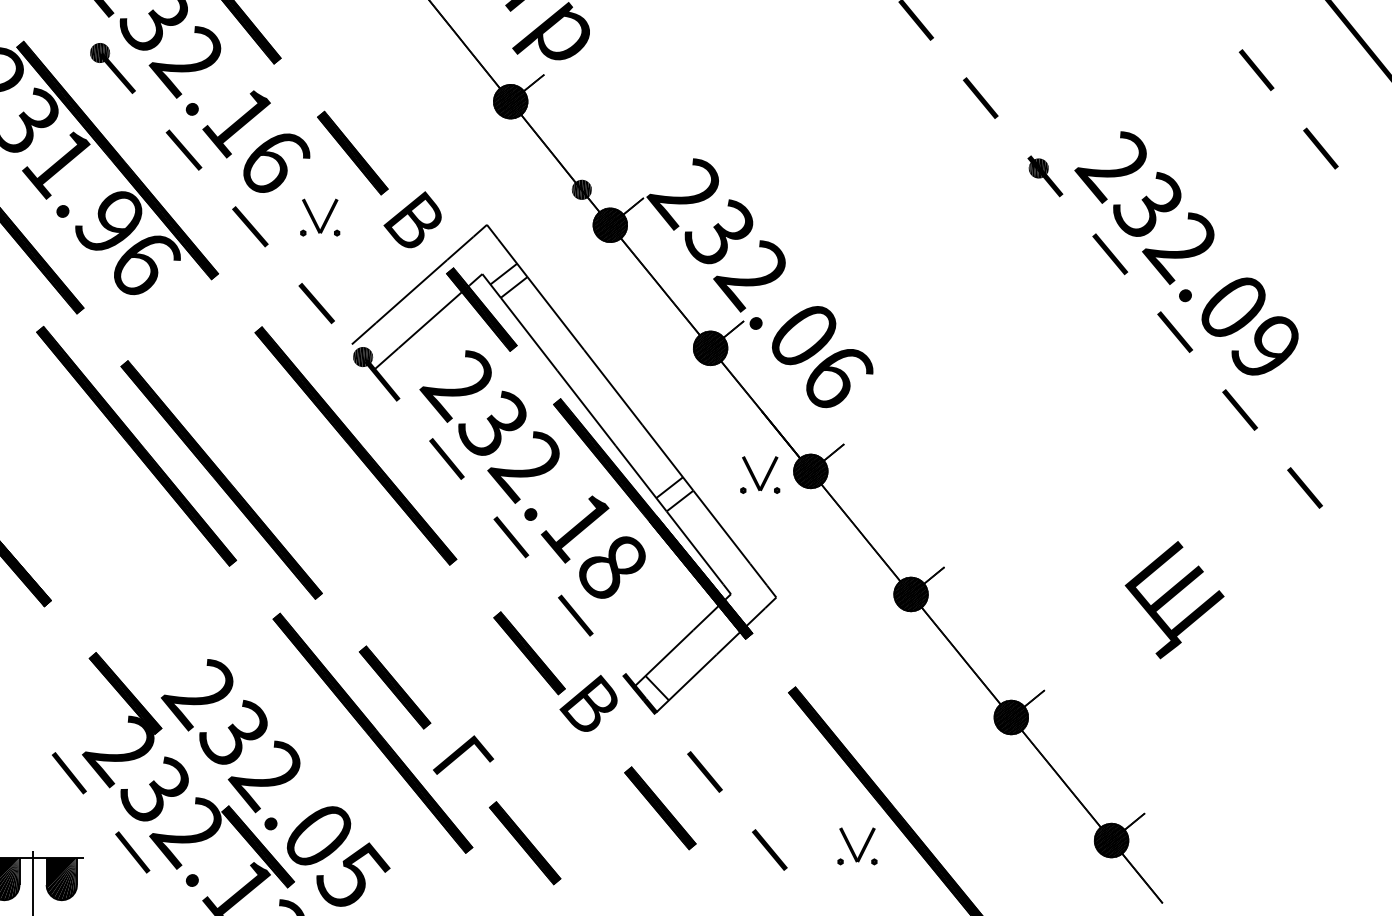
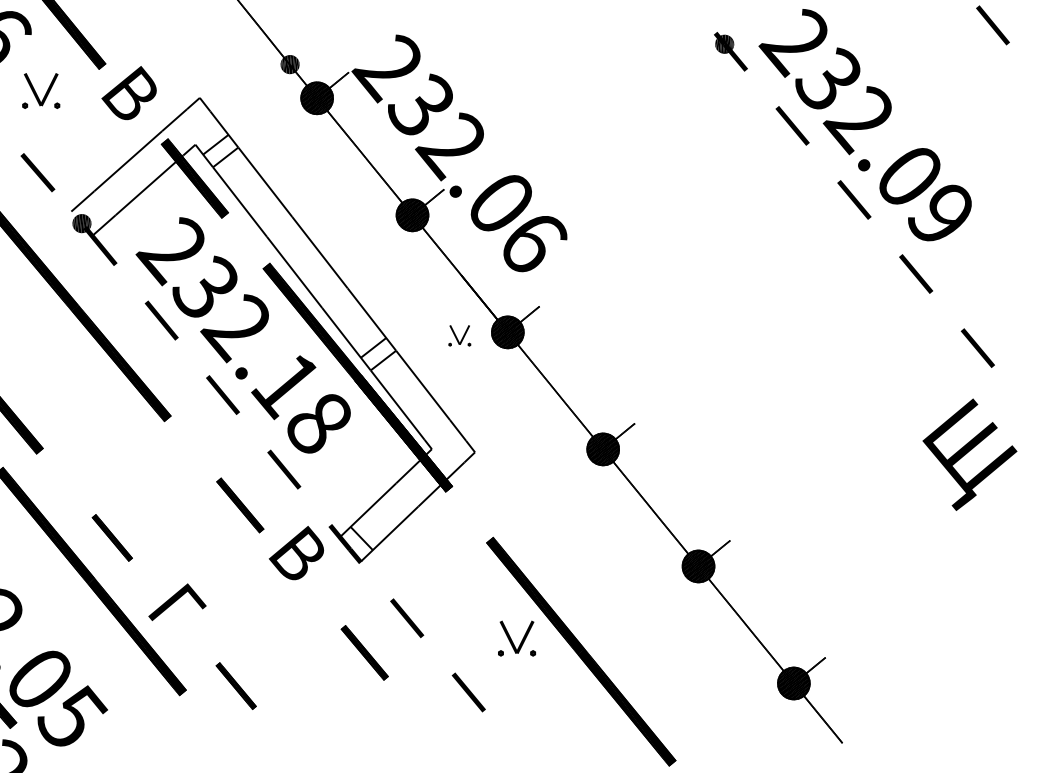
part: (760, 474) -> (459, 335), size x0.6
text: (1174, 600) -> (969, 455), moved
part: (529, 653) -> (240, 505), size x0.7
part: (394, 687) -> (111, 537), size x0.6
part: (660, 808) -> (364, 653), size x0.7
part: (525, 843) -> (236, 686), size x0.6
part: (857, 846) -> (517, 638), moved

